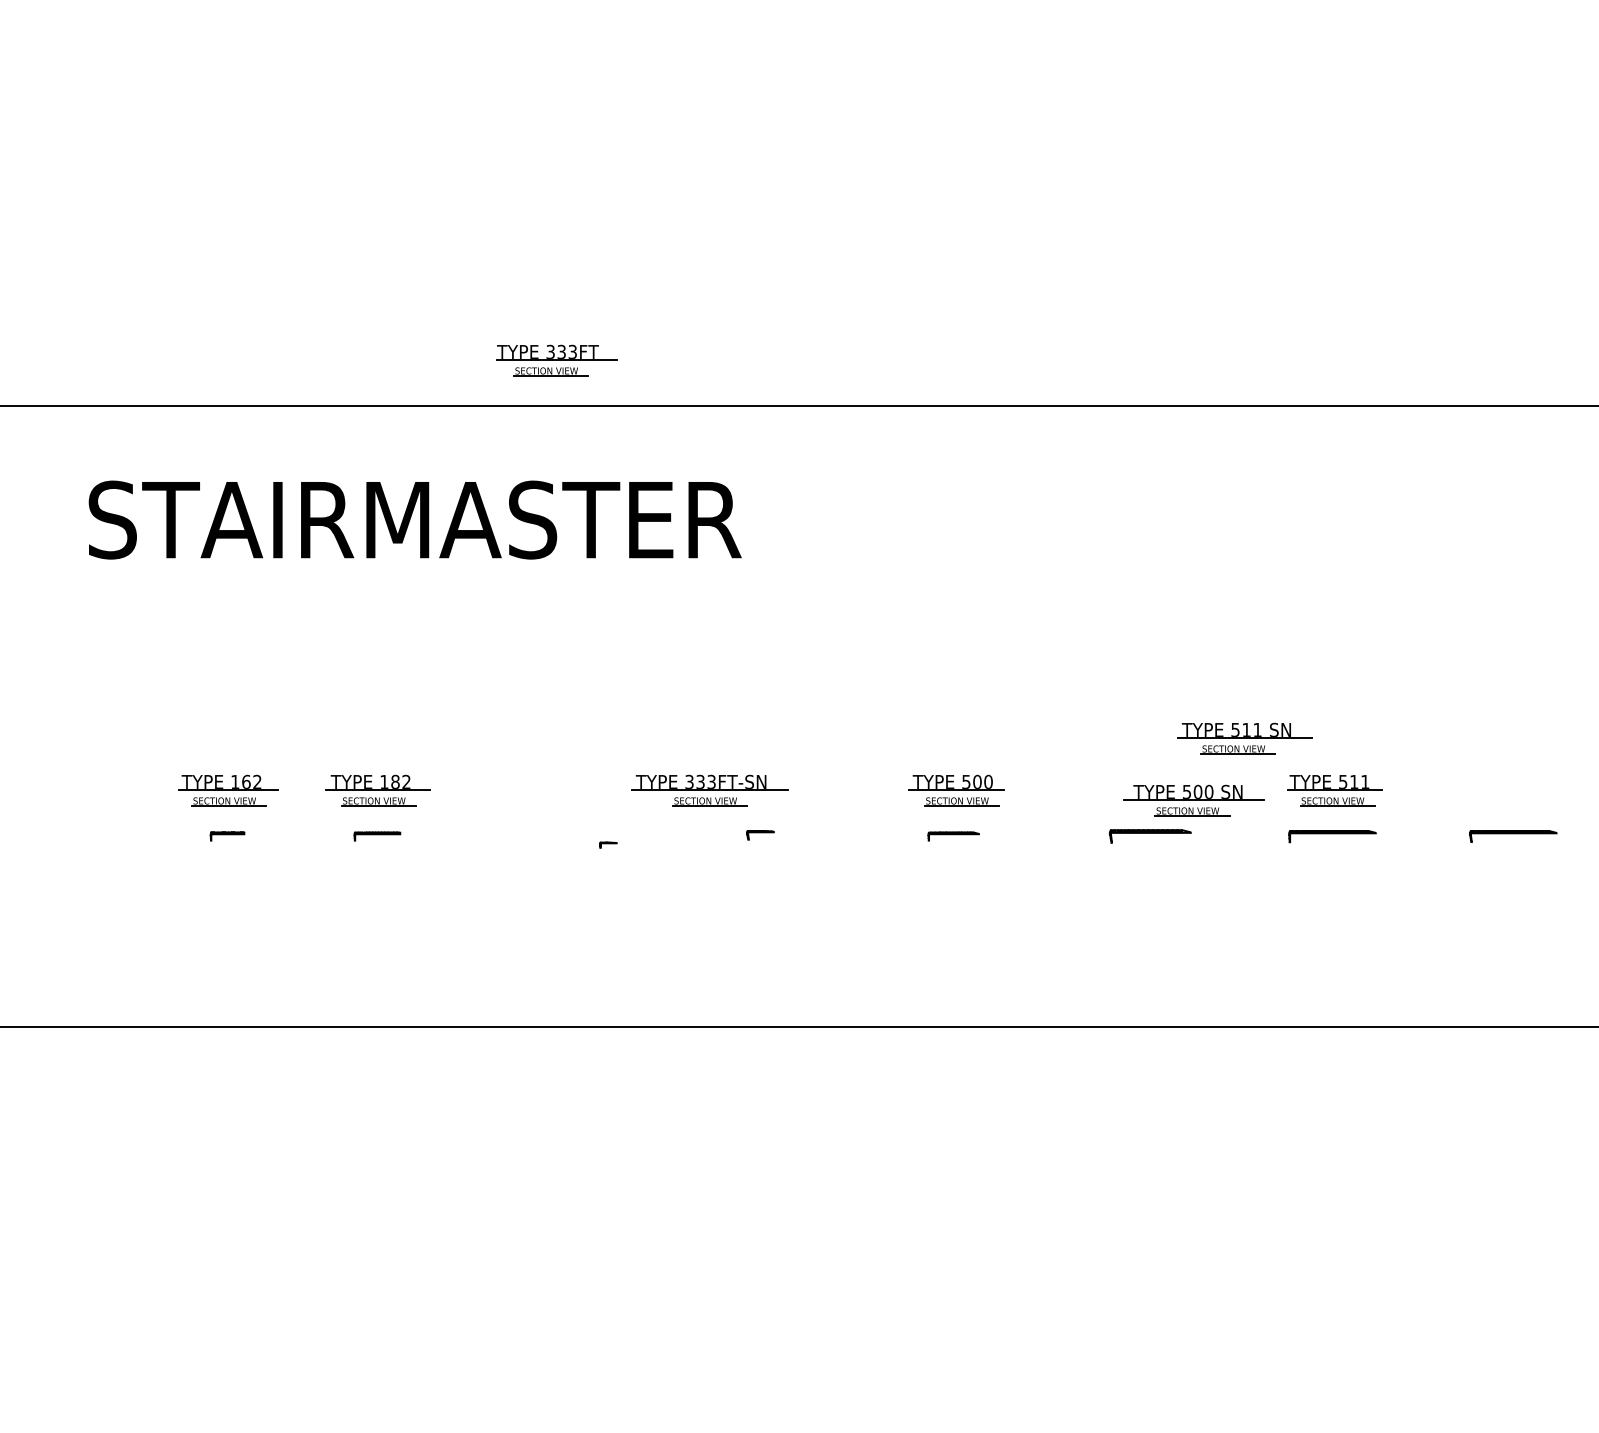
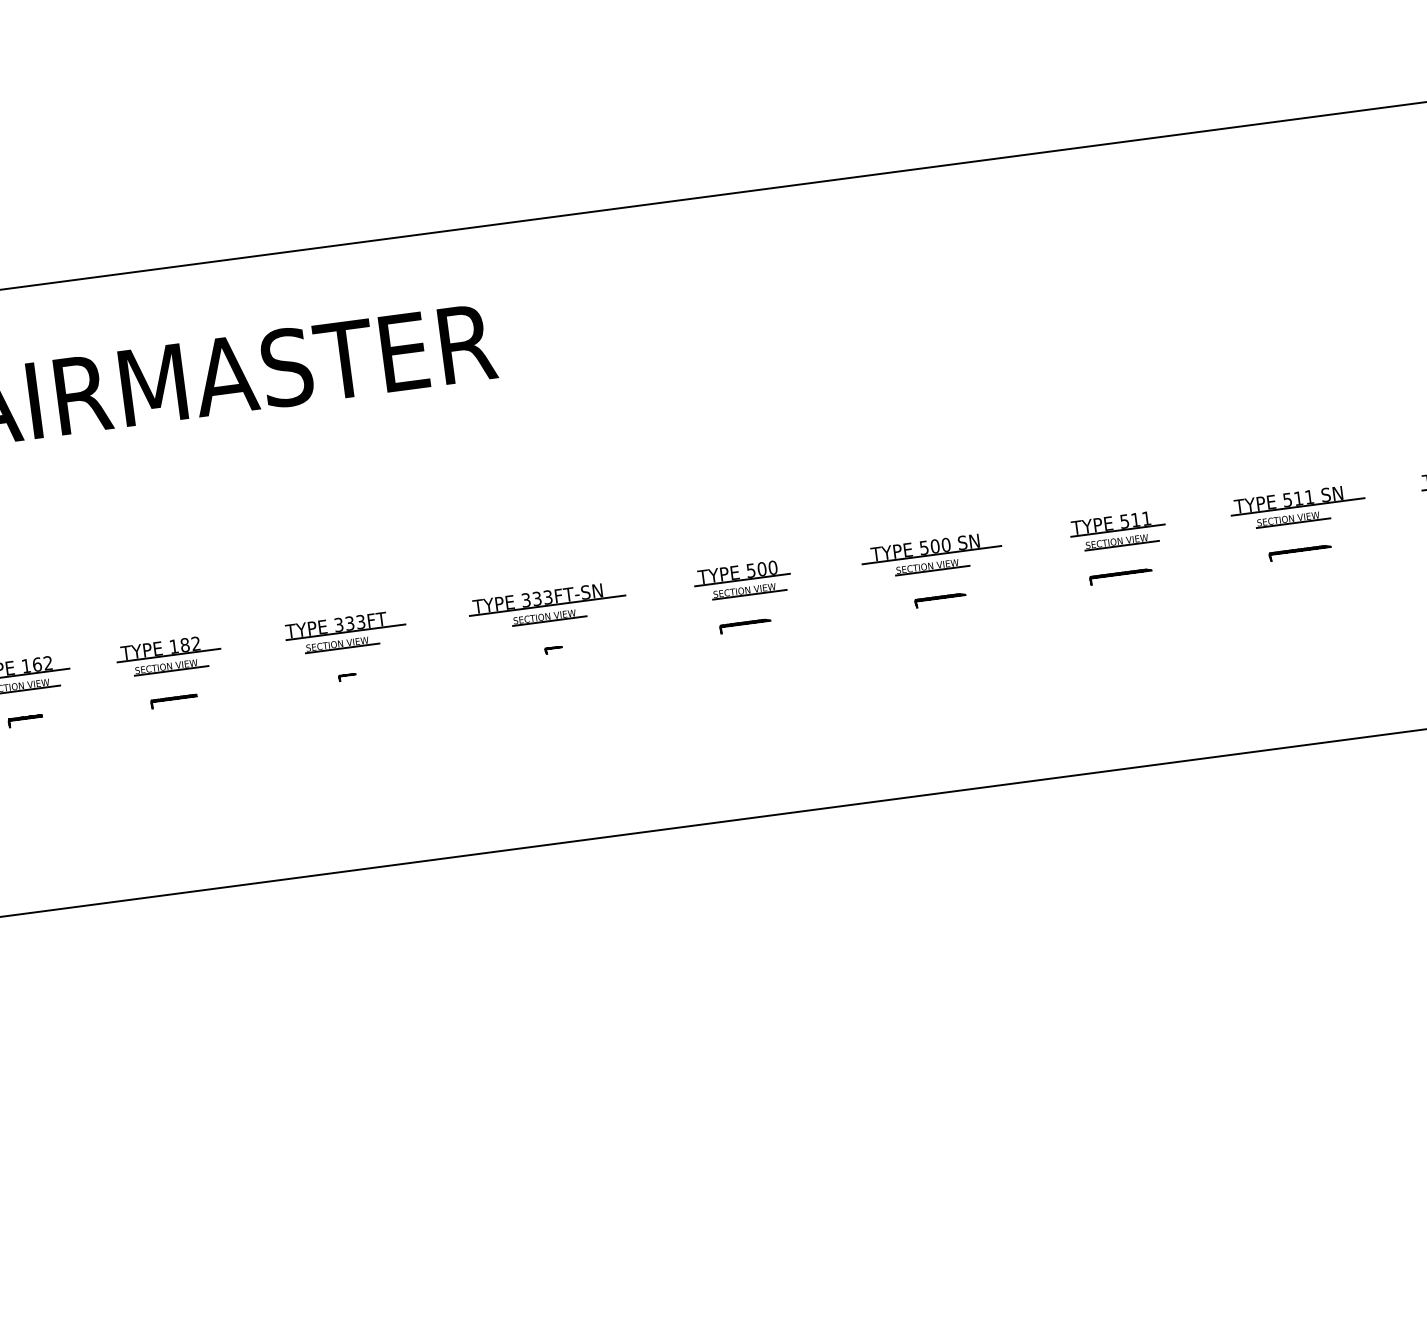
part: (556, 360) -> (345, 632), moved
part: (1244, 738) -> (1297, 507), moved
part: (709, 790) -> (547, 606), moved
part: (1193, 800) -> (931, 555), moved
part: (760, 834) -> (553, 649), size x0.62
part: (1150, 836) -> (940, 600), size x0.62
part: (1332, 836) -> (1121, 576), size x0.71
part: (1513, 836) -> (1300, 553), size x0.71
part: (608, 844) -> (347, 676), moved

